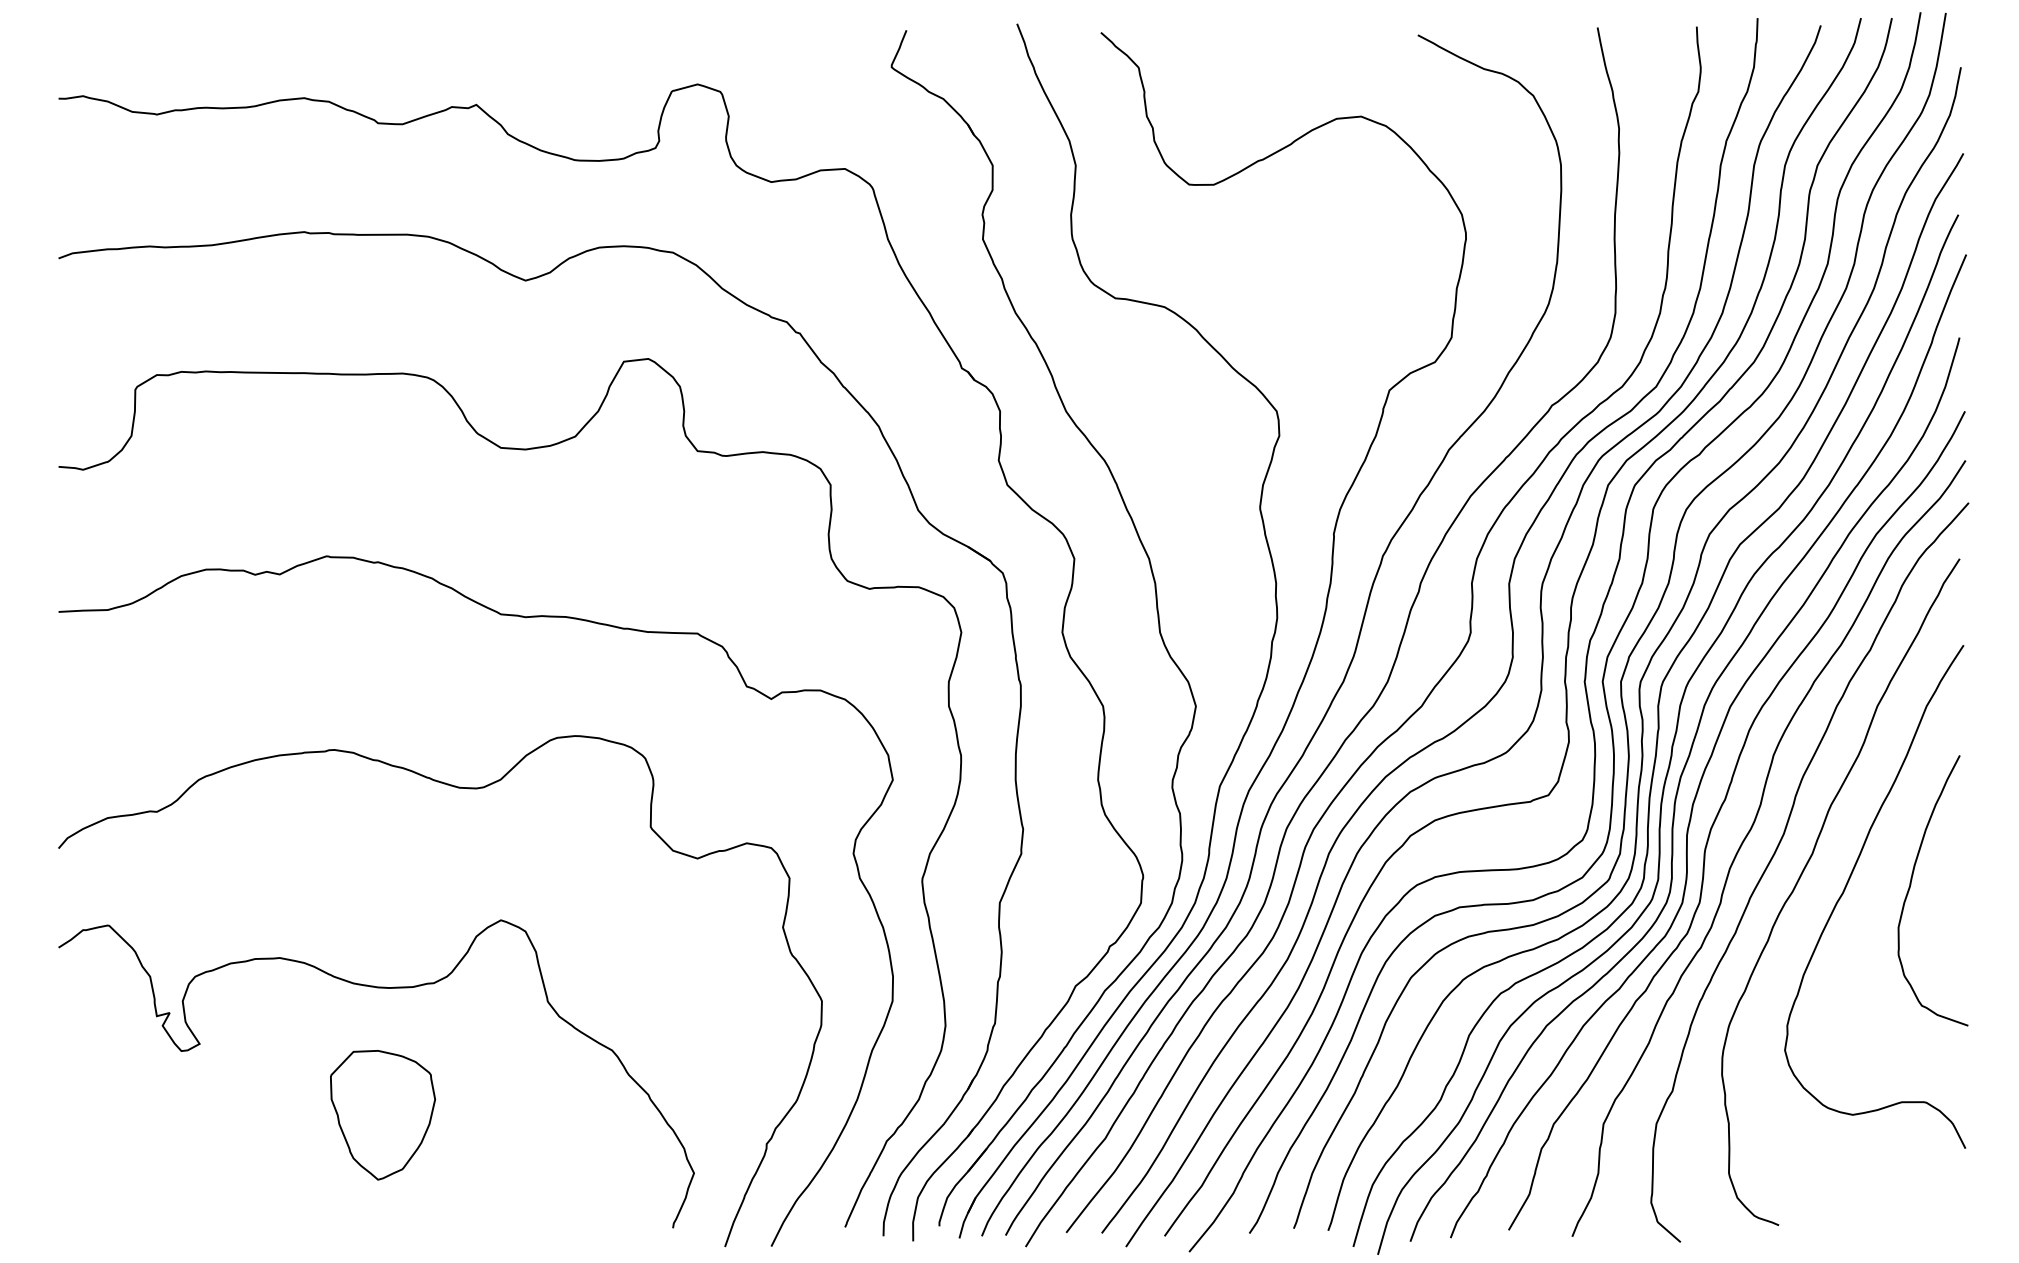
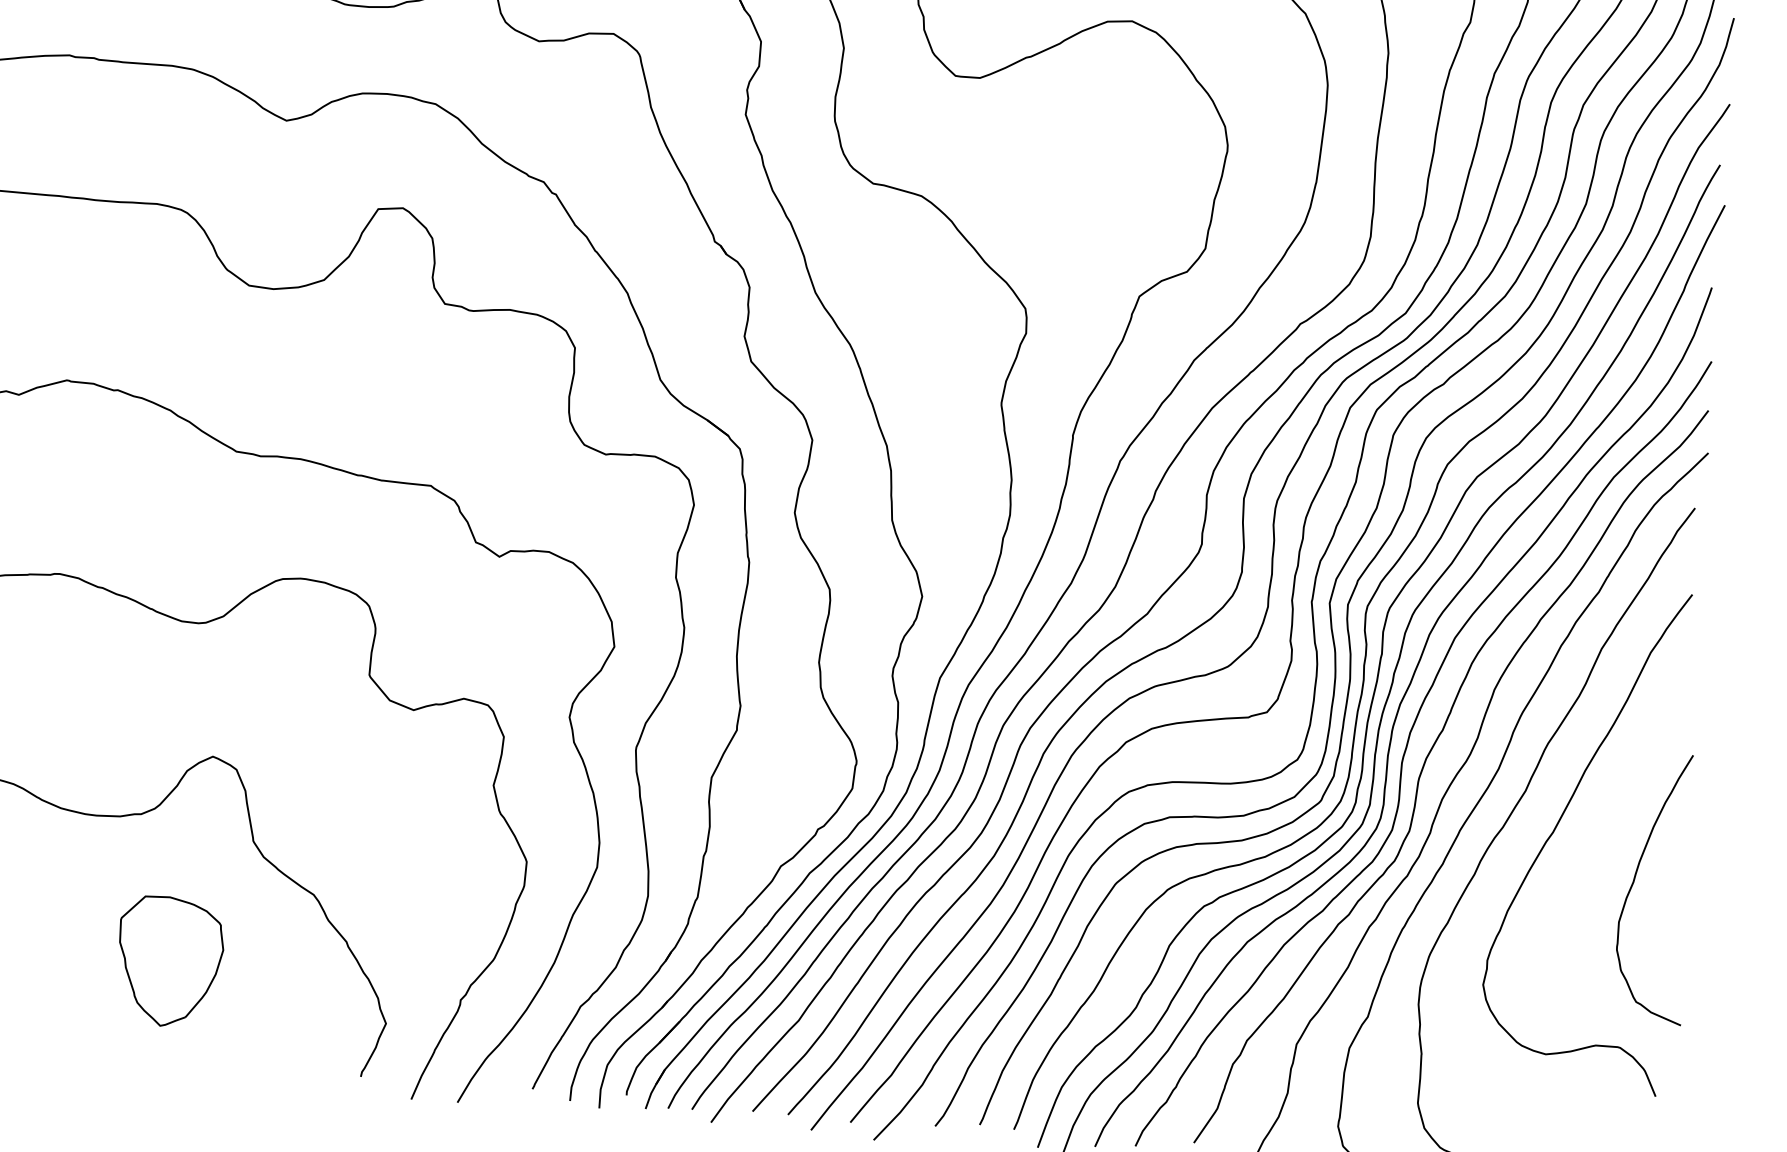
curve: (1911, 885) -> (1635, 881), moved
part: (383, 1115) -> (170, 962), moved

